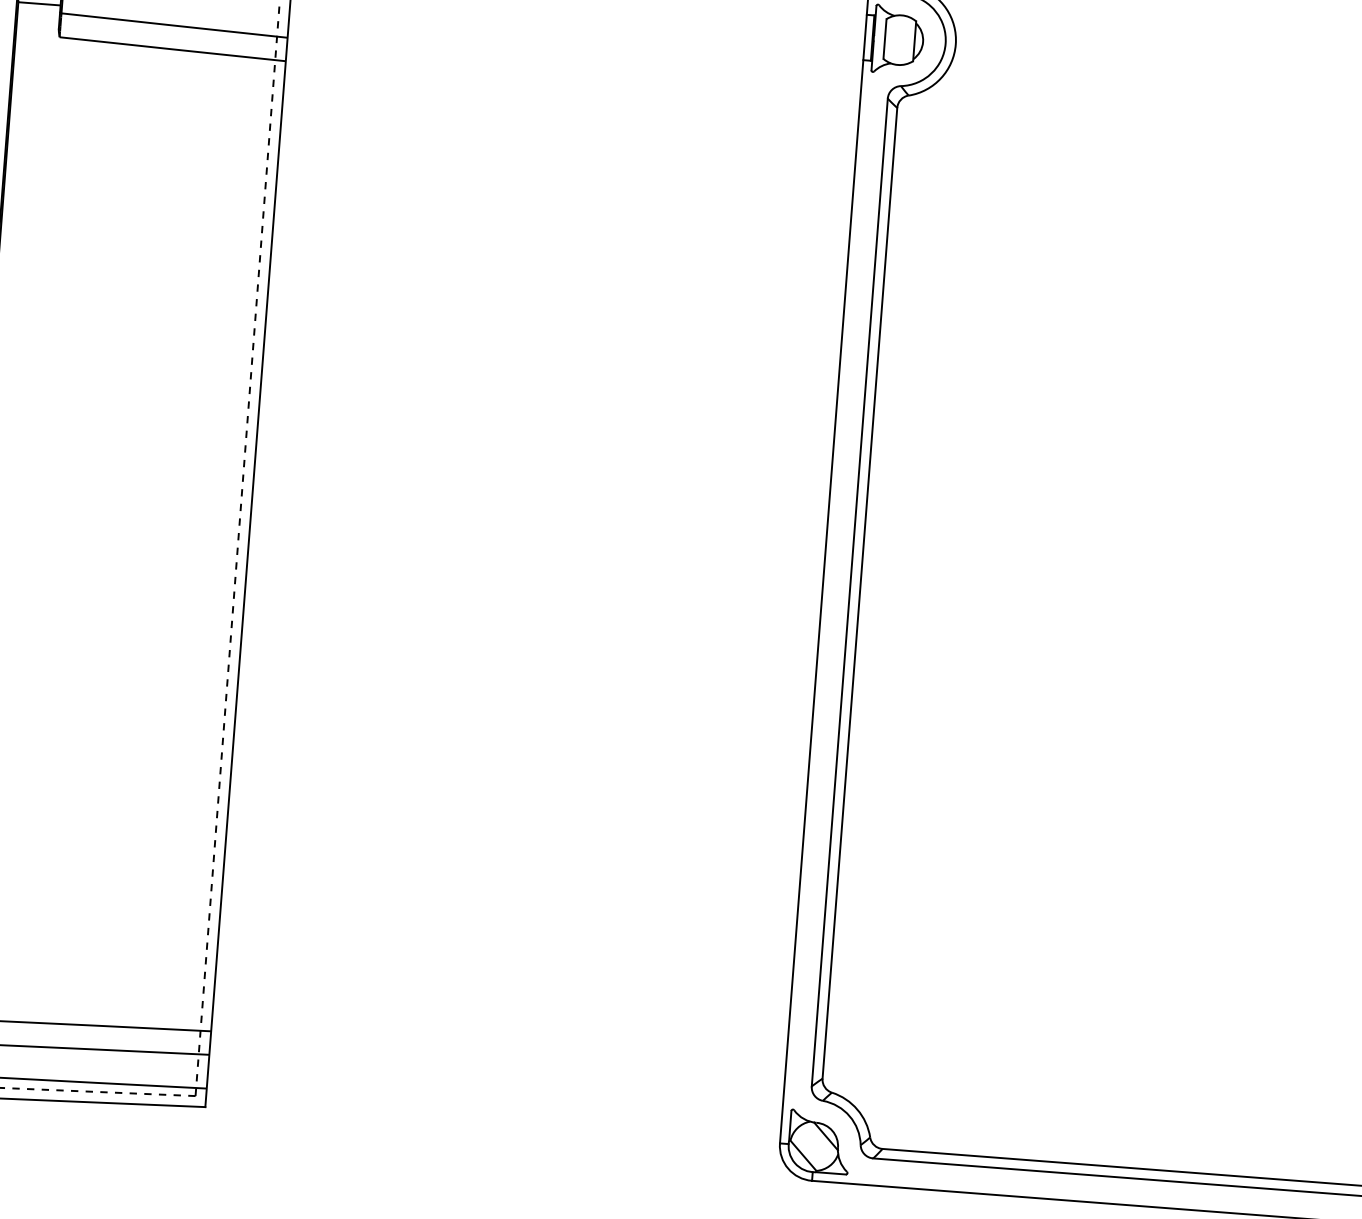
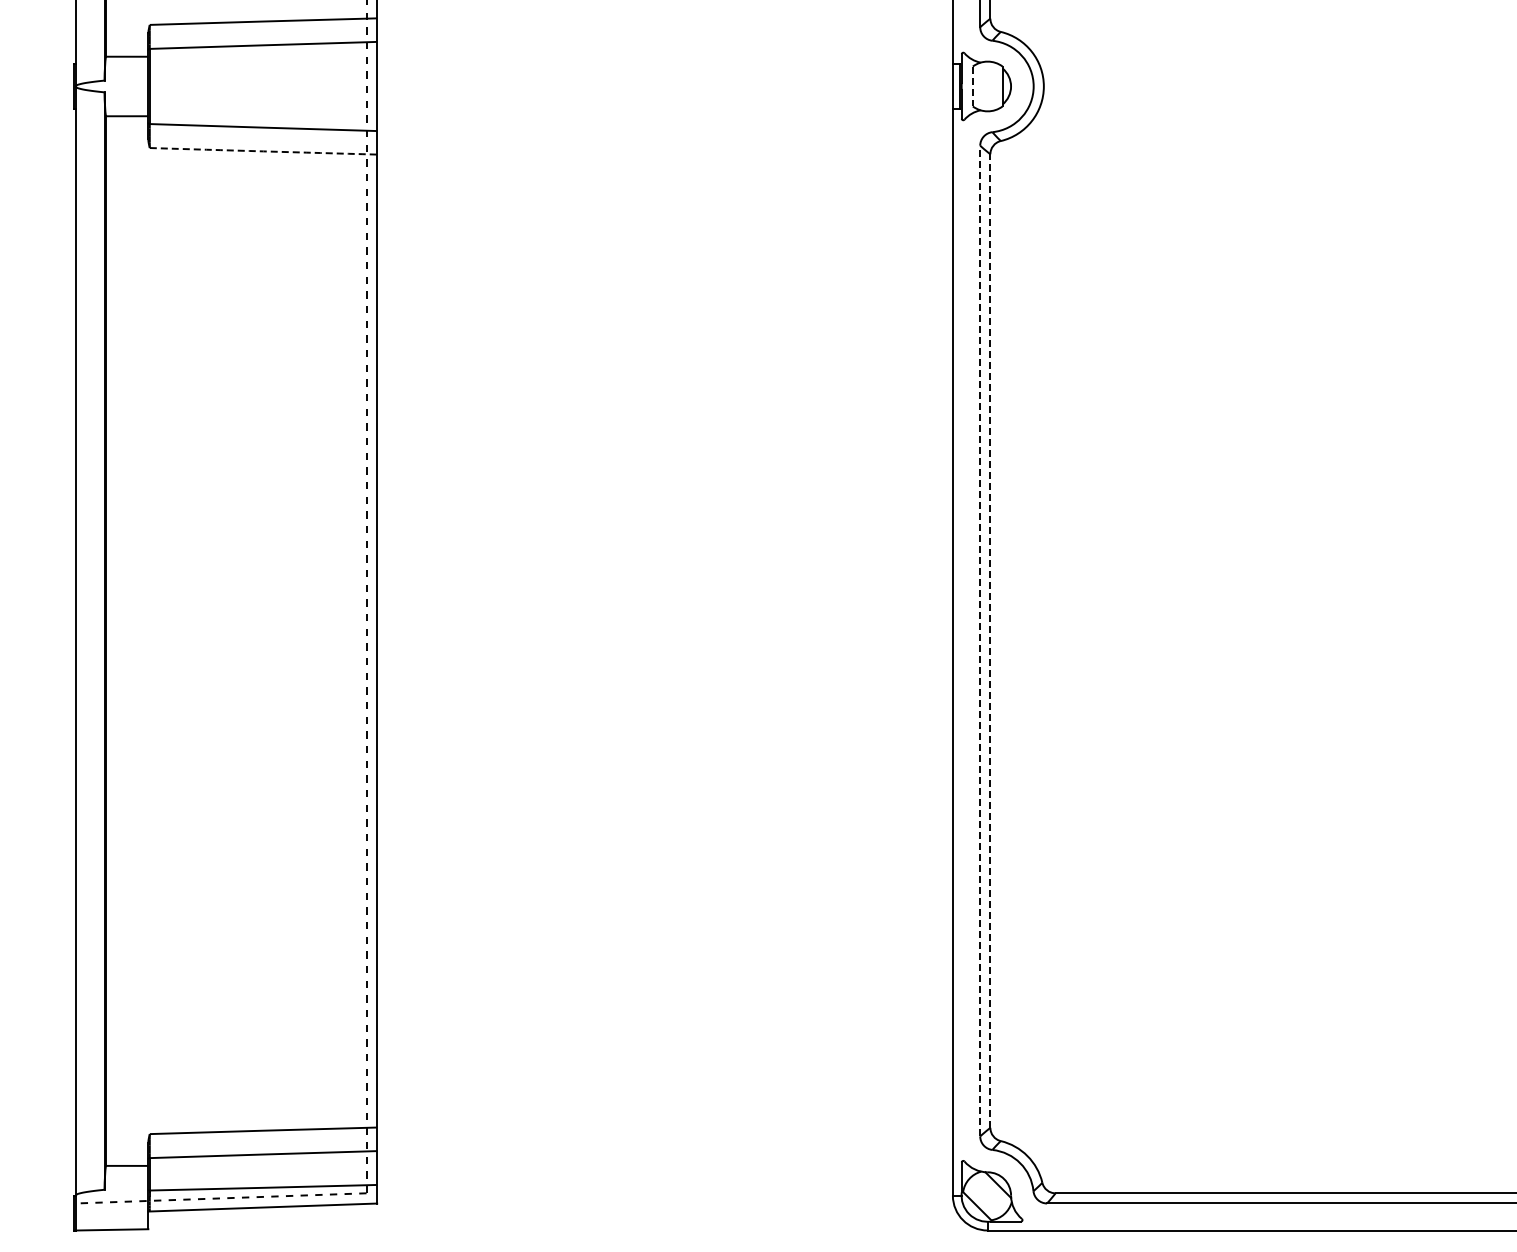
line: (884, 39) -> (972, 86), solid -> dashed
arc: (172, 49) -> (263, 151), solid -> dashed
line: (850, 592) -> (980, 640), solid -> dashed
line: (860, 593) -> (990, 641), solid -> dashed

